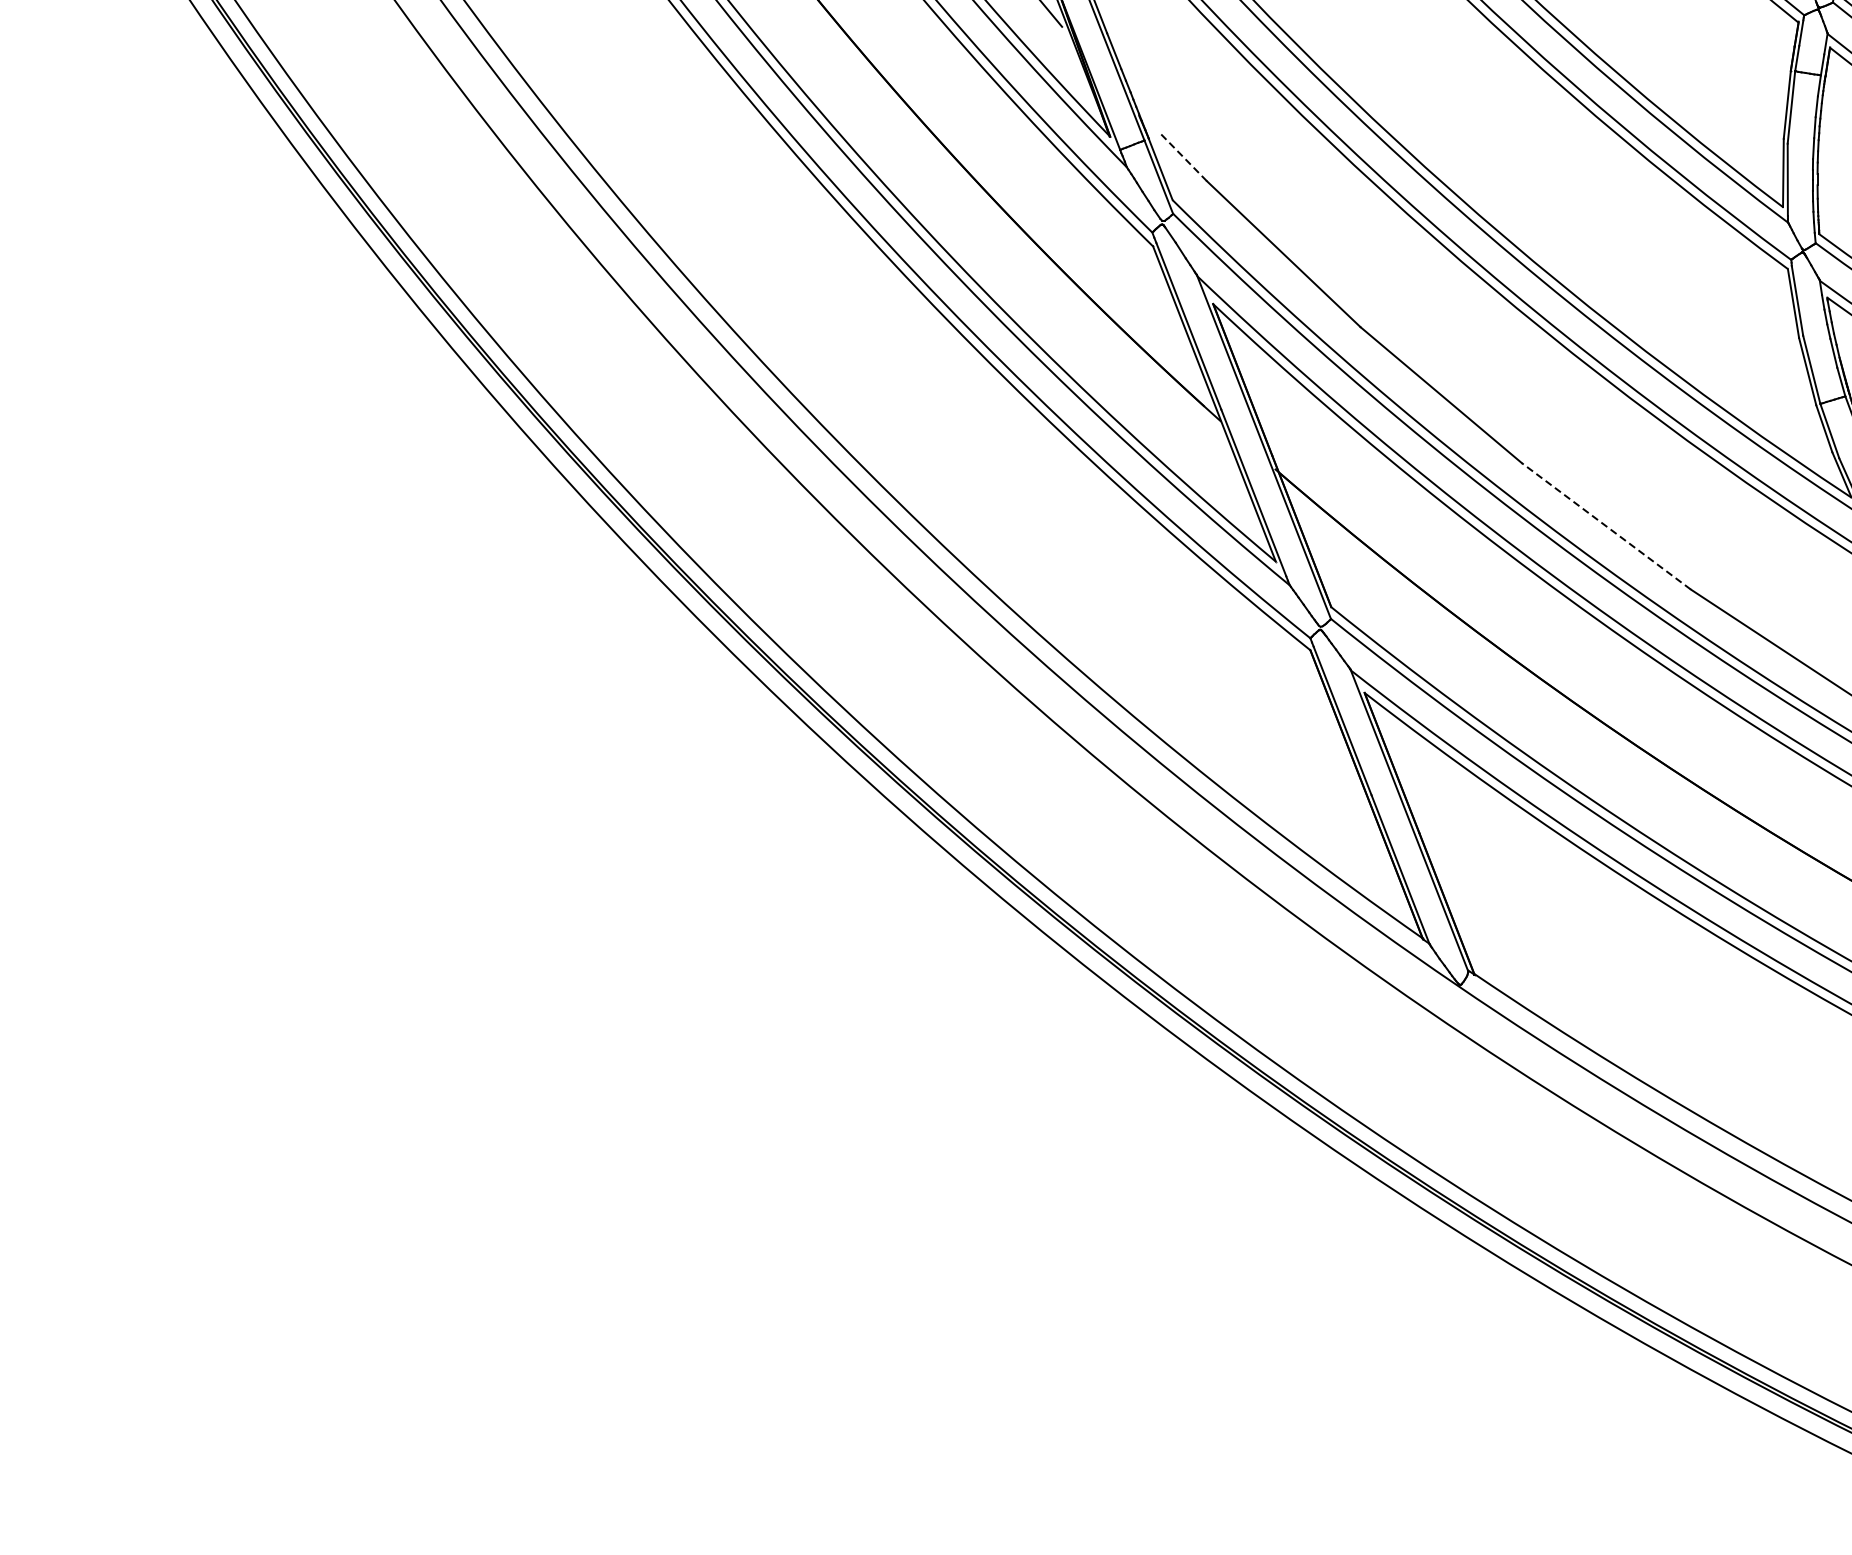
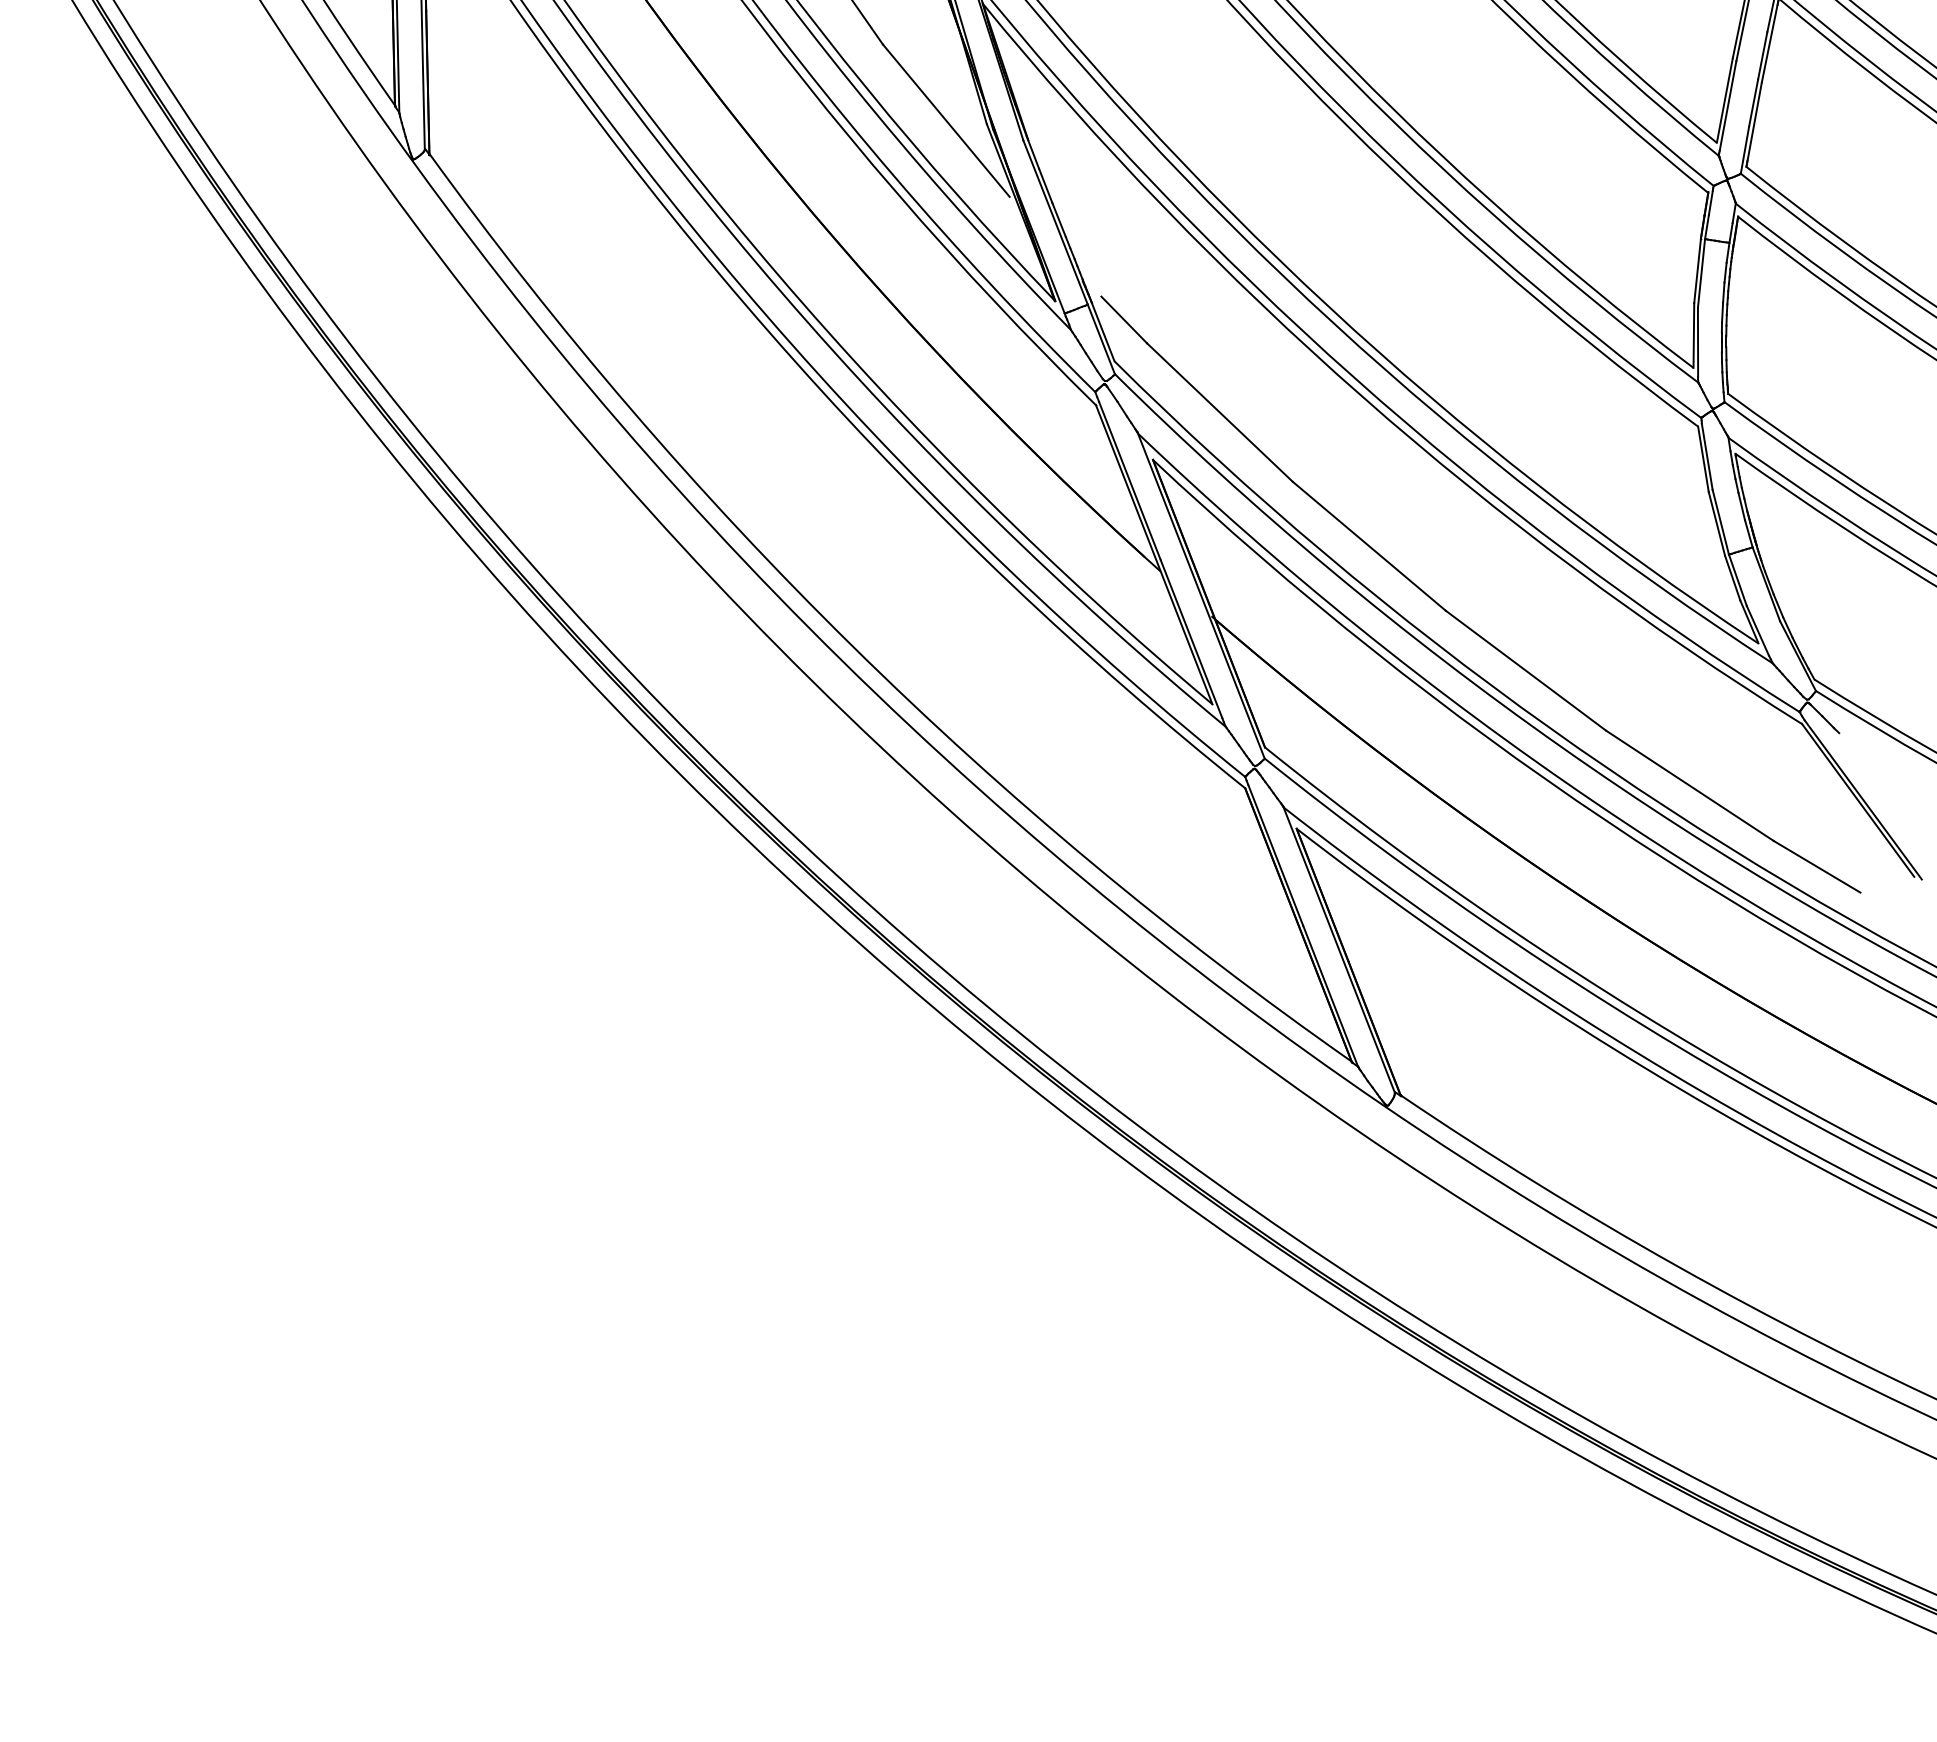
line: (1183, 156) -> (1124, 319), dashed -> solid
line: (1605, 526) -> (1525, 670), dashed -> solid

